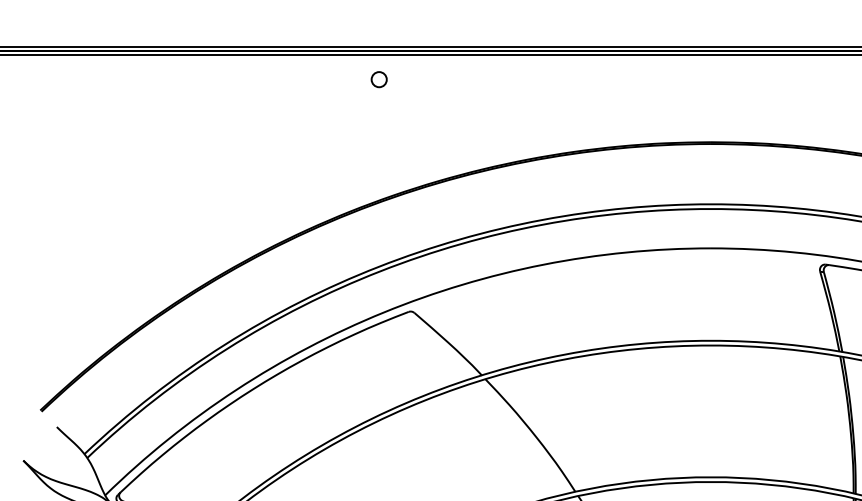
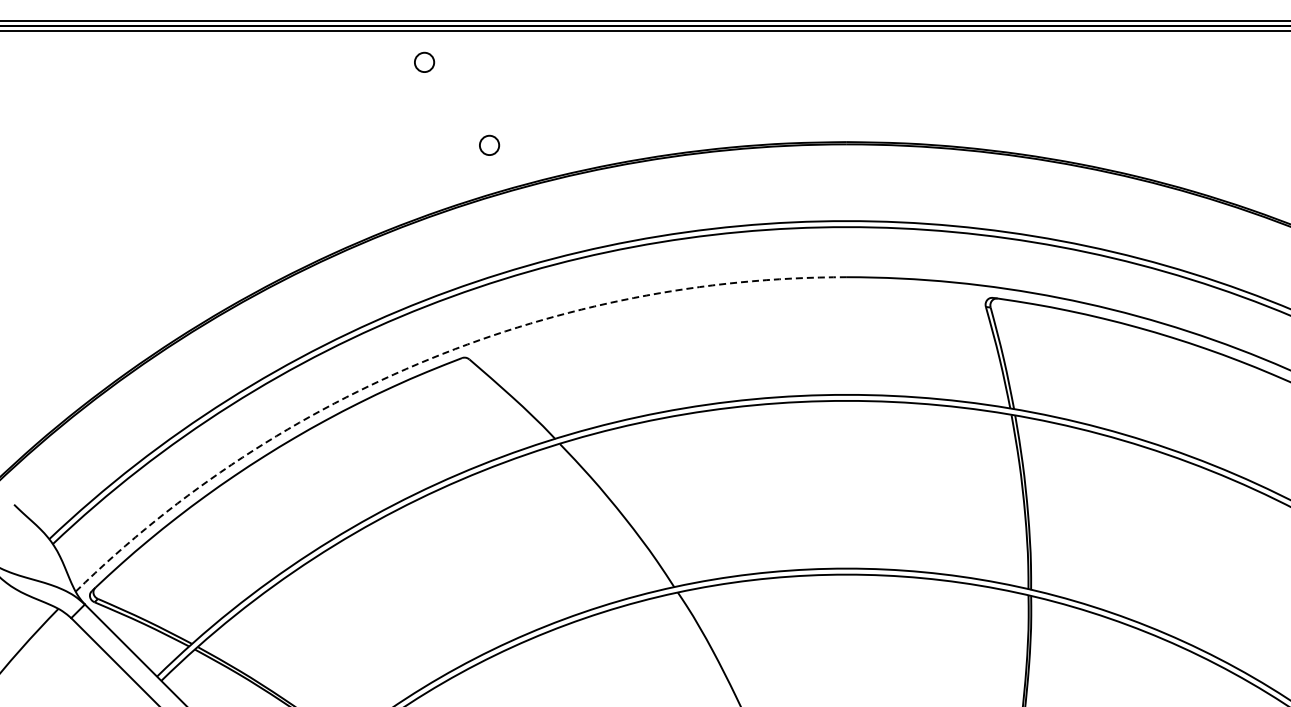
circle: (430, 144) -> (489, 144), added
arc: (383, 312) -> (430, 358), solid -> dashed

